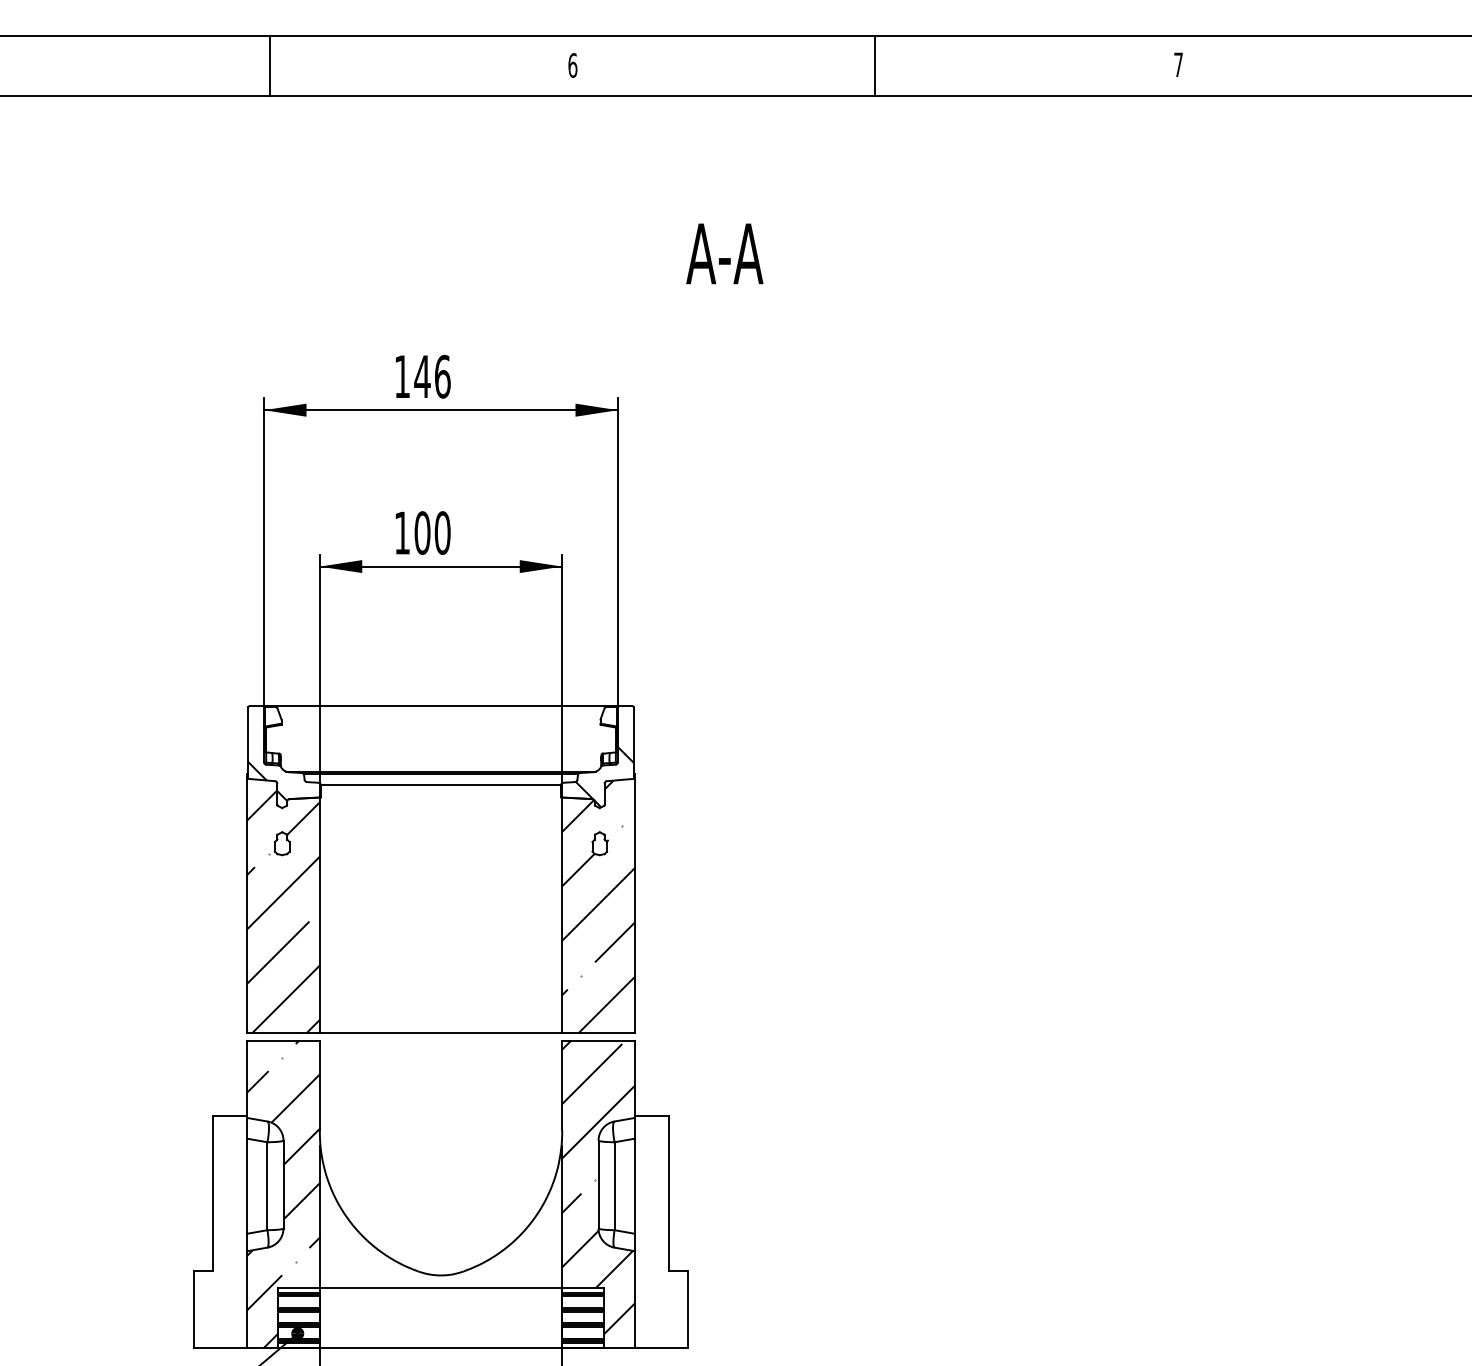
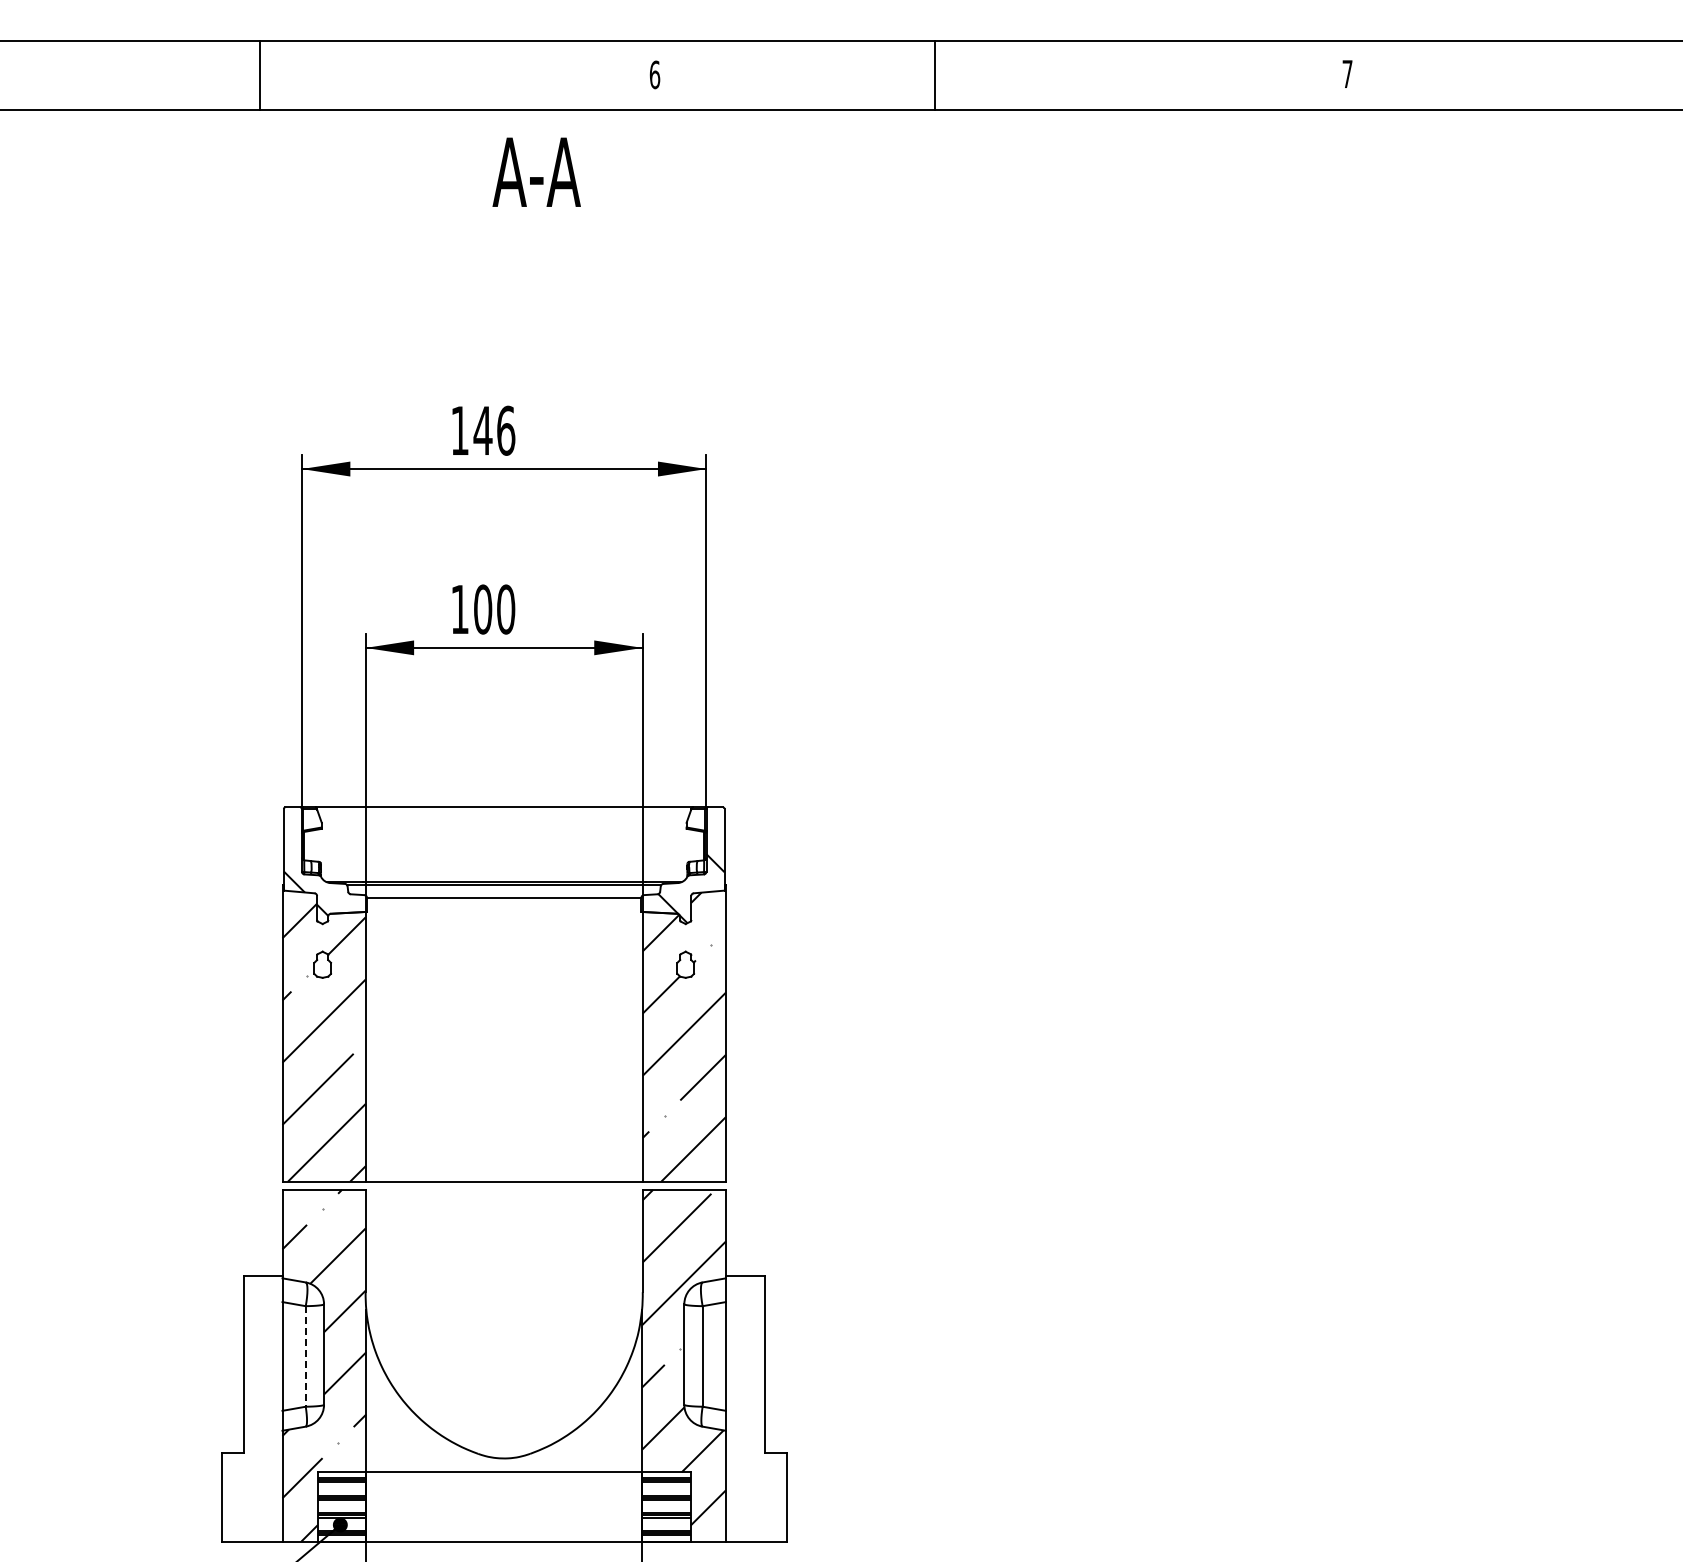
line: (269, 66) -> (260, 75), moved
line: (875, 66) -> (934, 75), moved
text: (724, 253) -> (536, 171), moved
line: (267, 1186) -> (305, 1356), solid -> dashed

